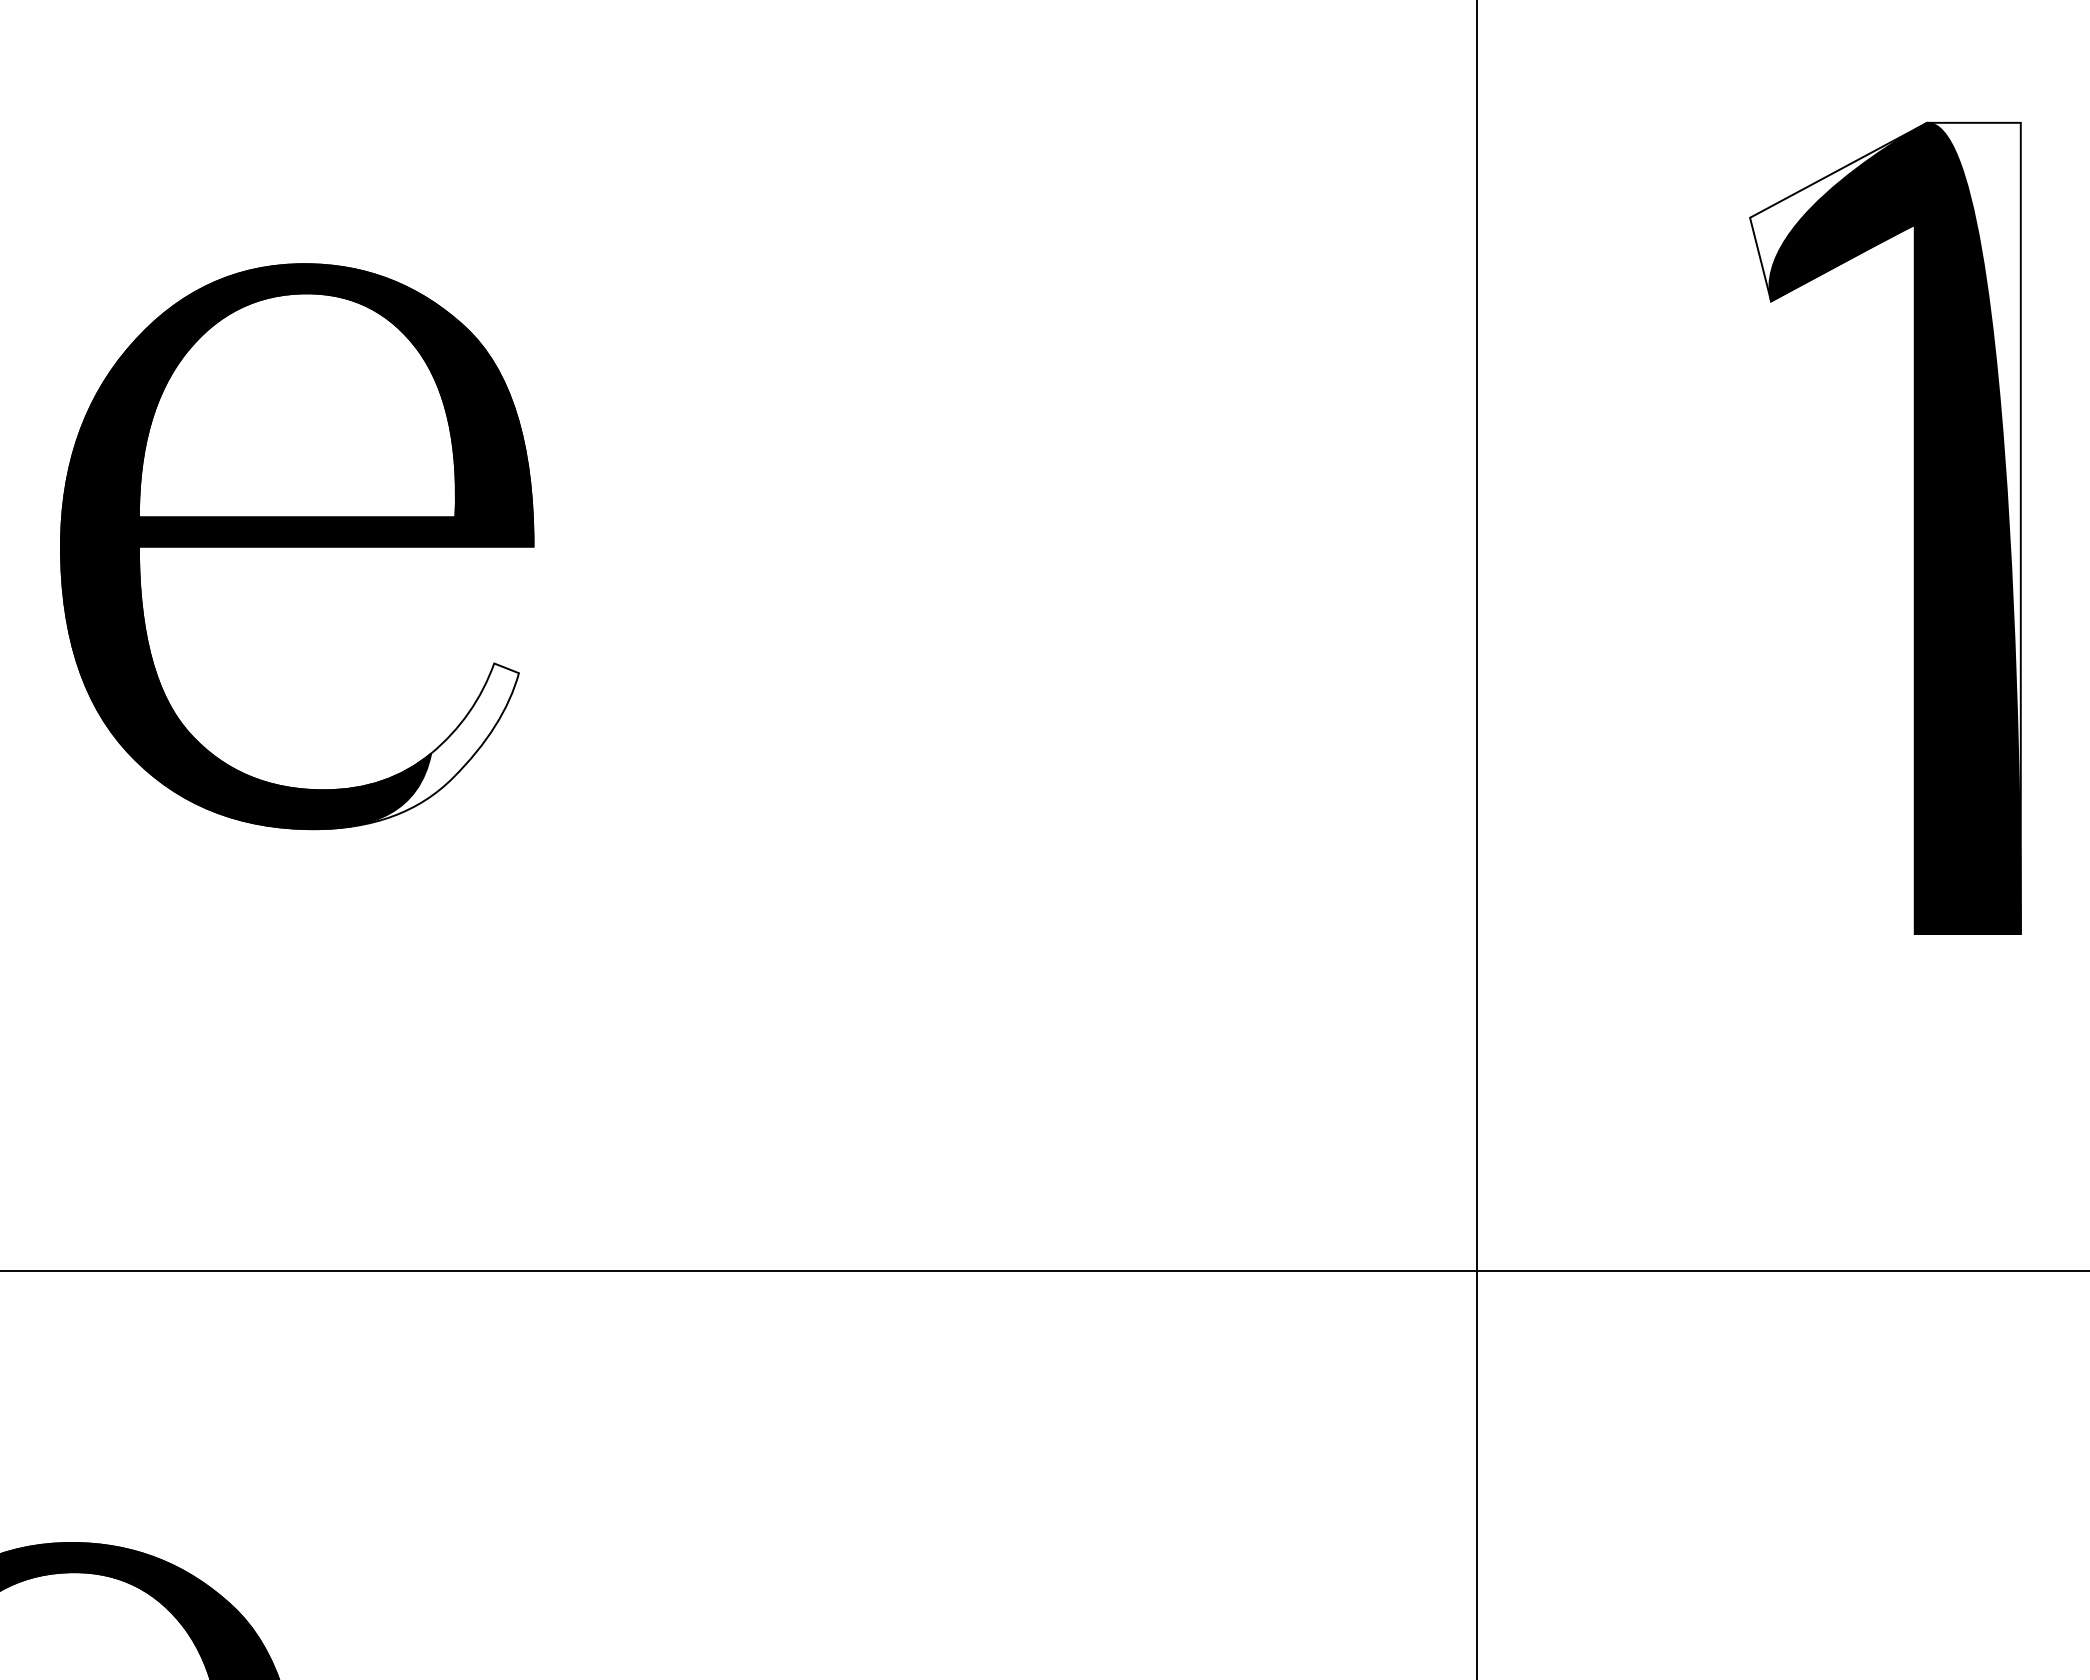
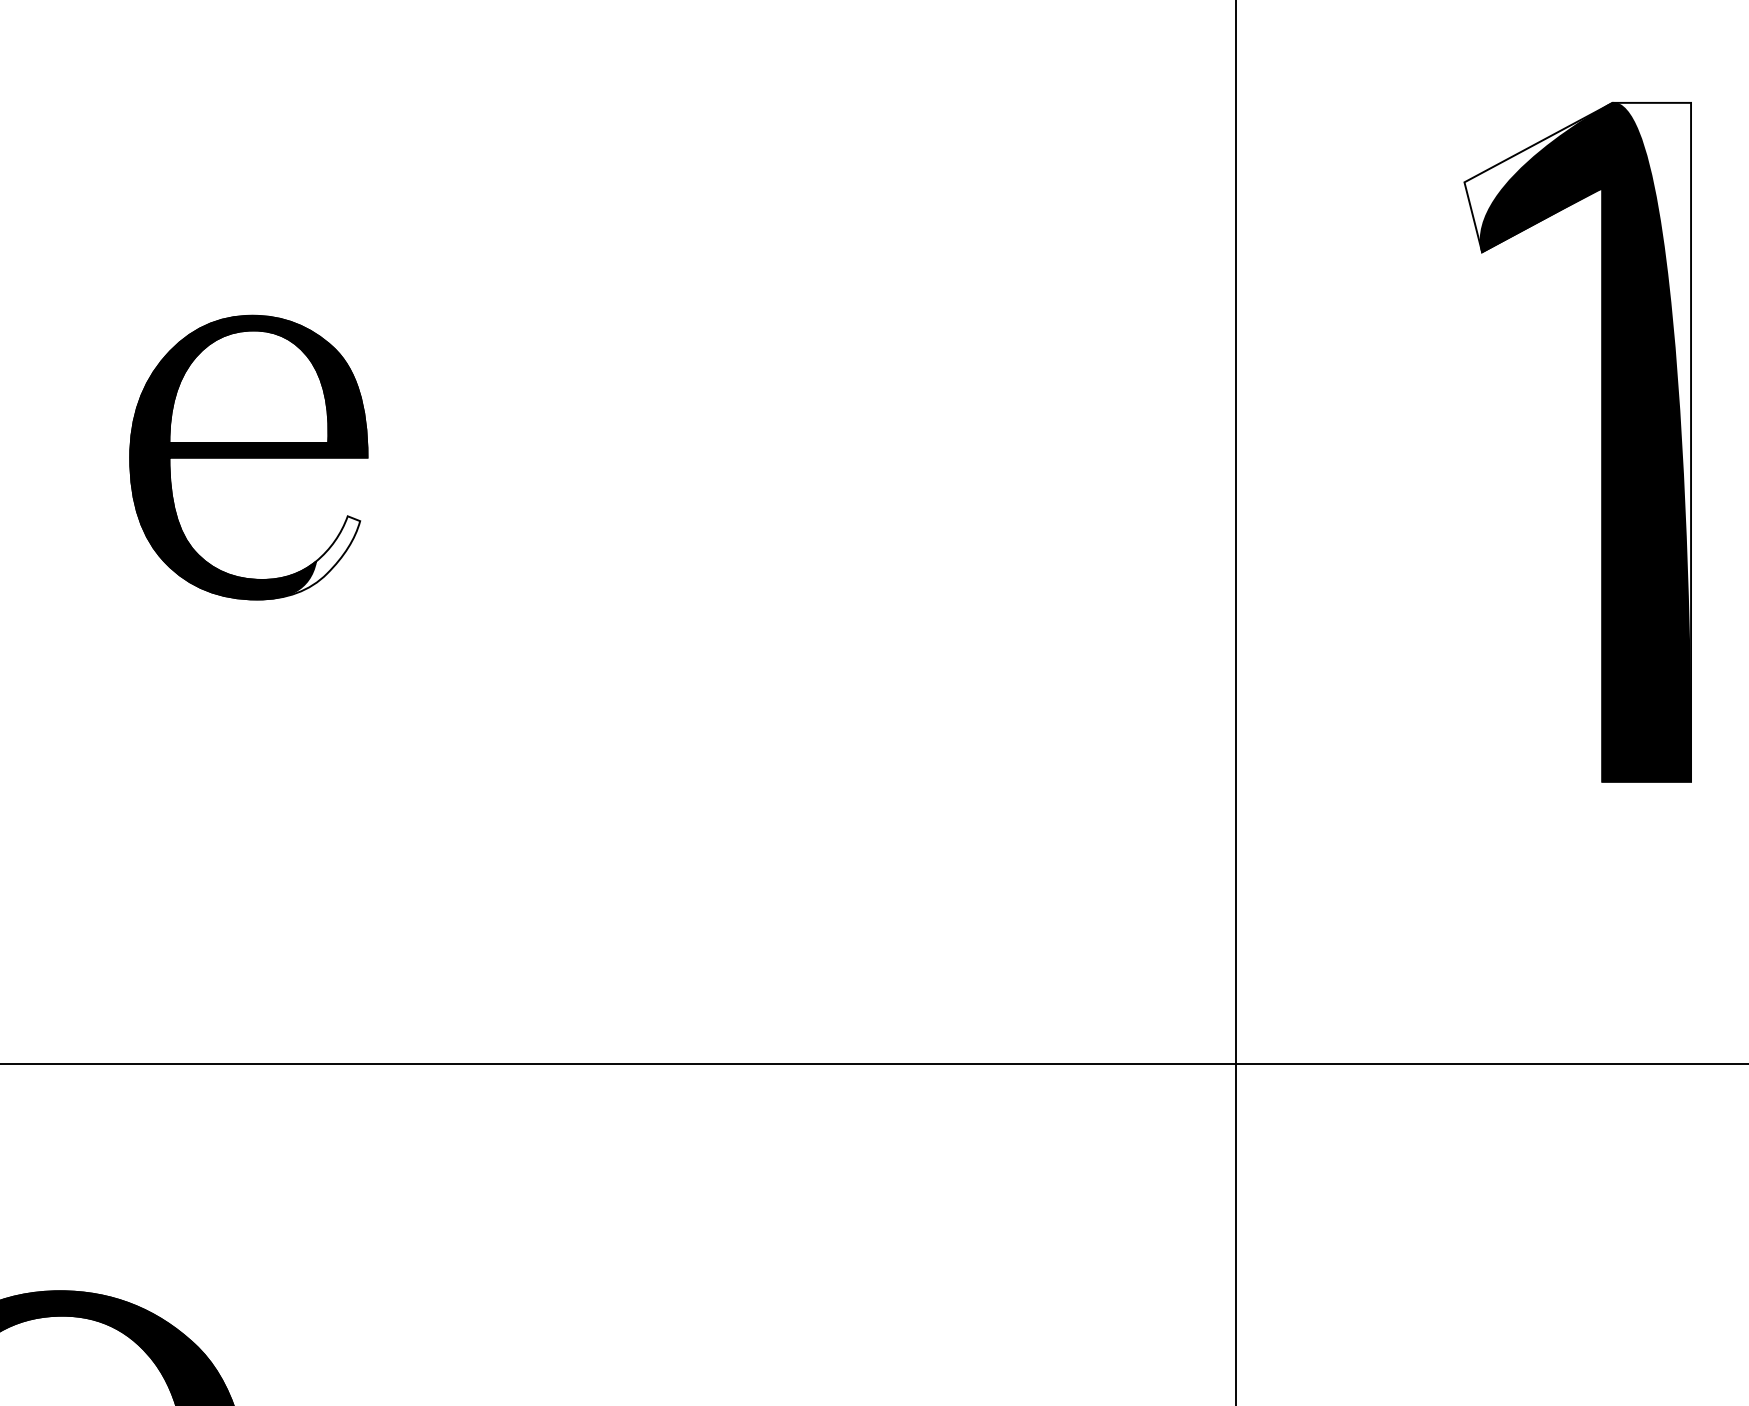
part: (297, 546) -> (248, 457), size x0.6

